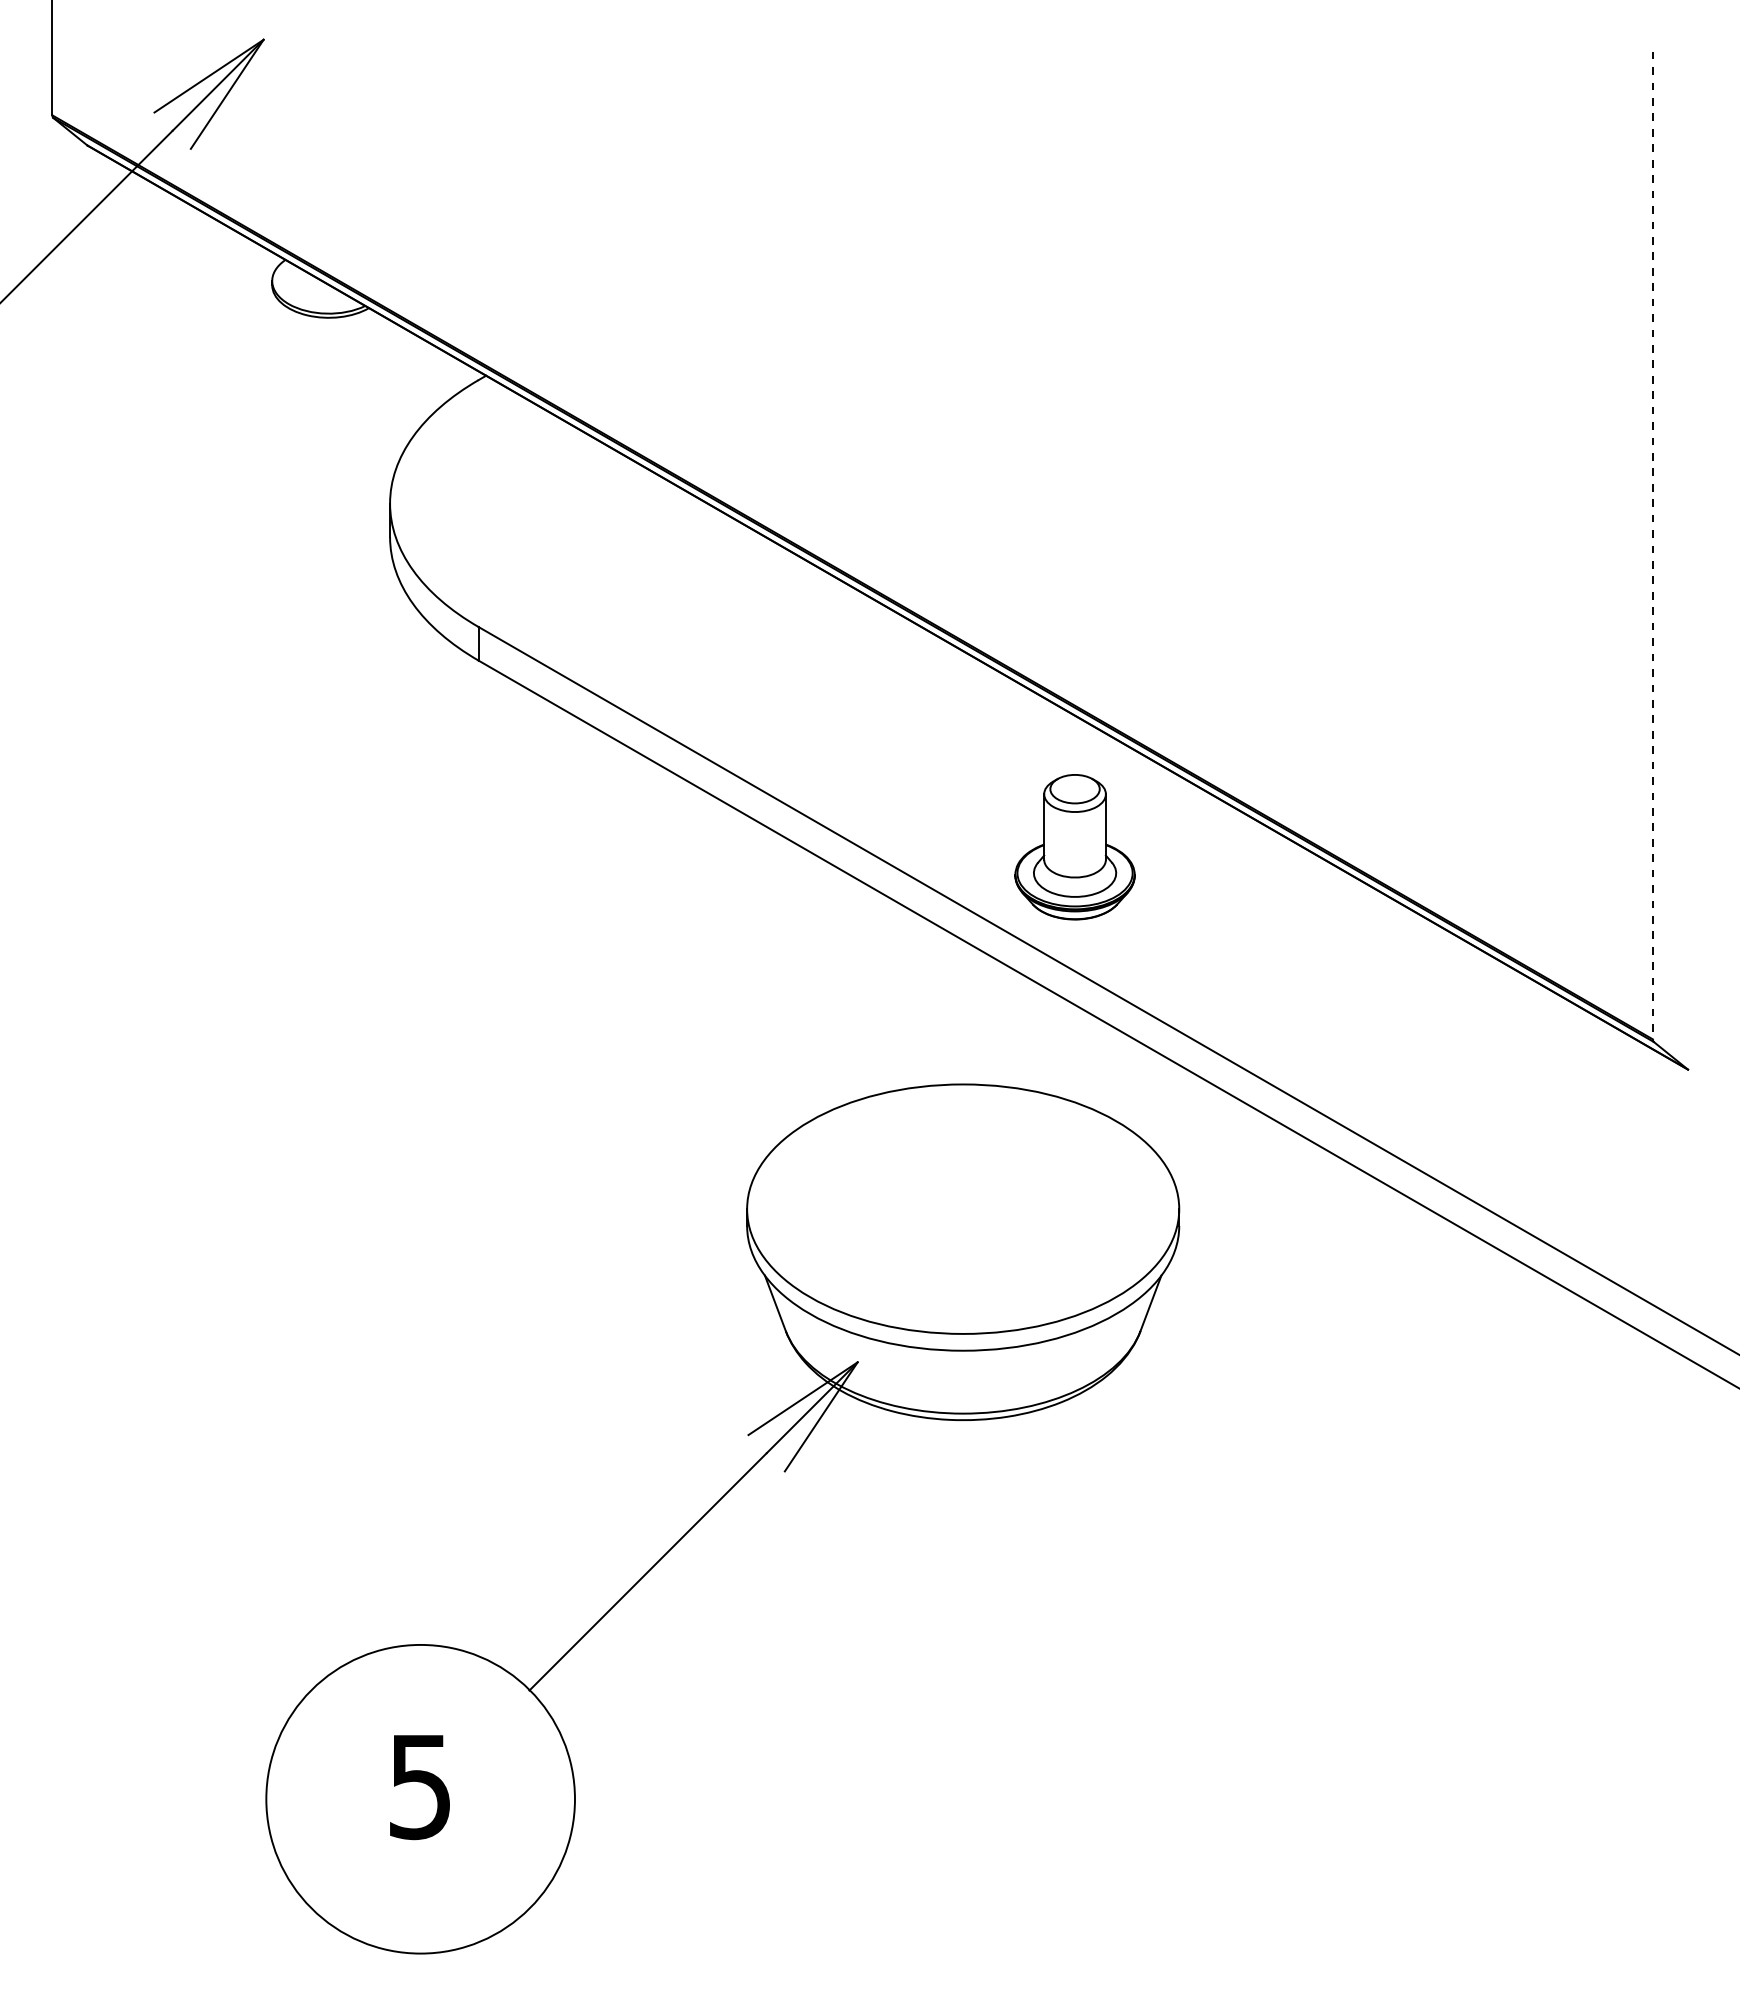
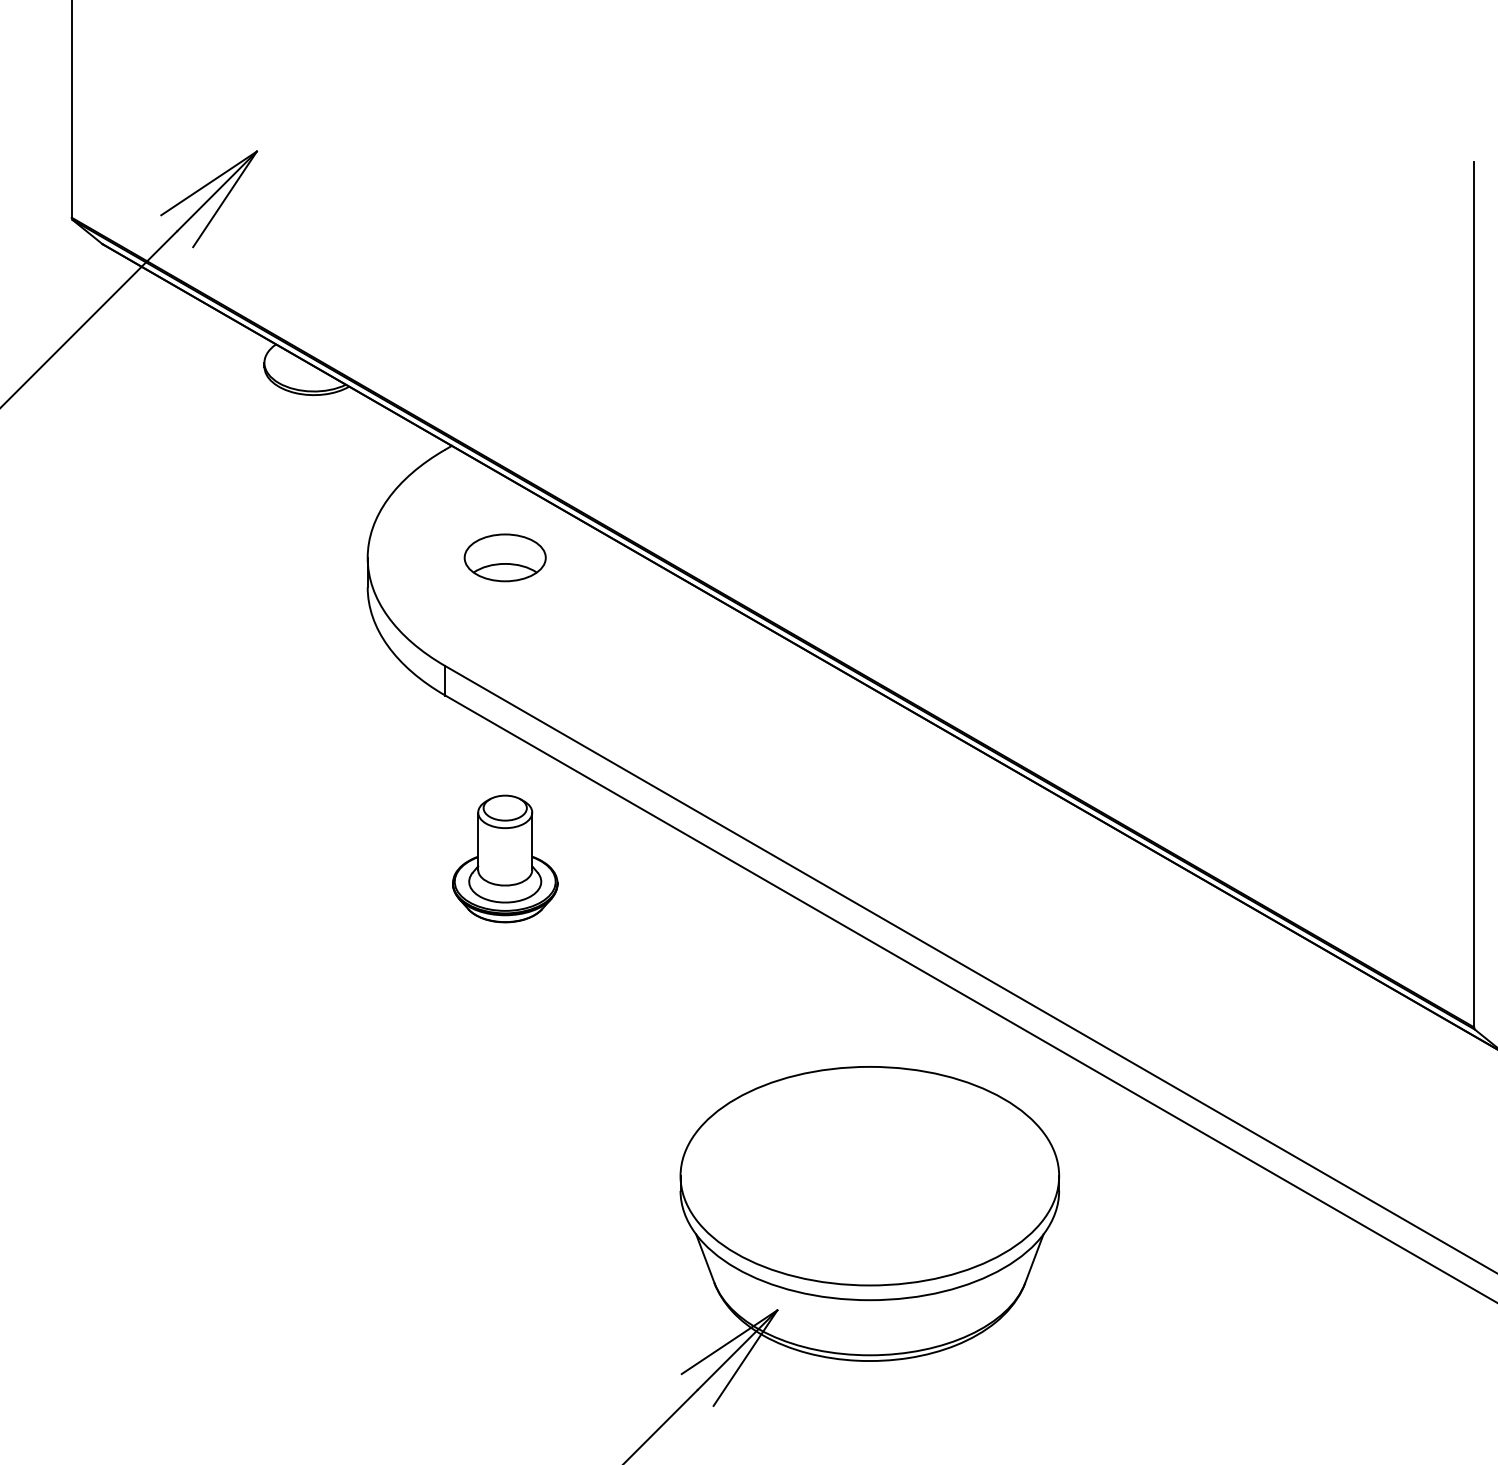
part: (546, 503) -> (504, 557), added
line: (1652, 545) -> (1473, 594), dashed -> solid
part: (1074, 847) -> (504, 859), moved

